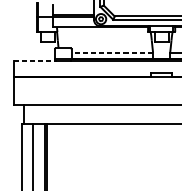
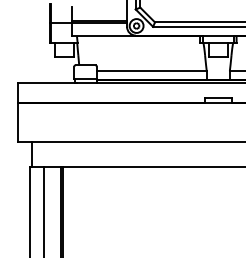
line: (112, 52) -> (151, 71), dashed -> solid
line: (35, 61) -> (48, 82), dashed -> solid

